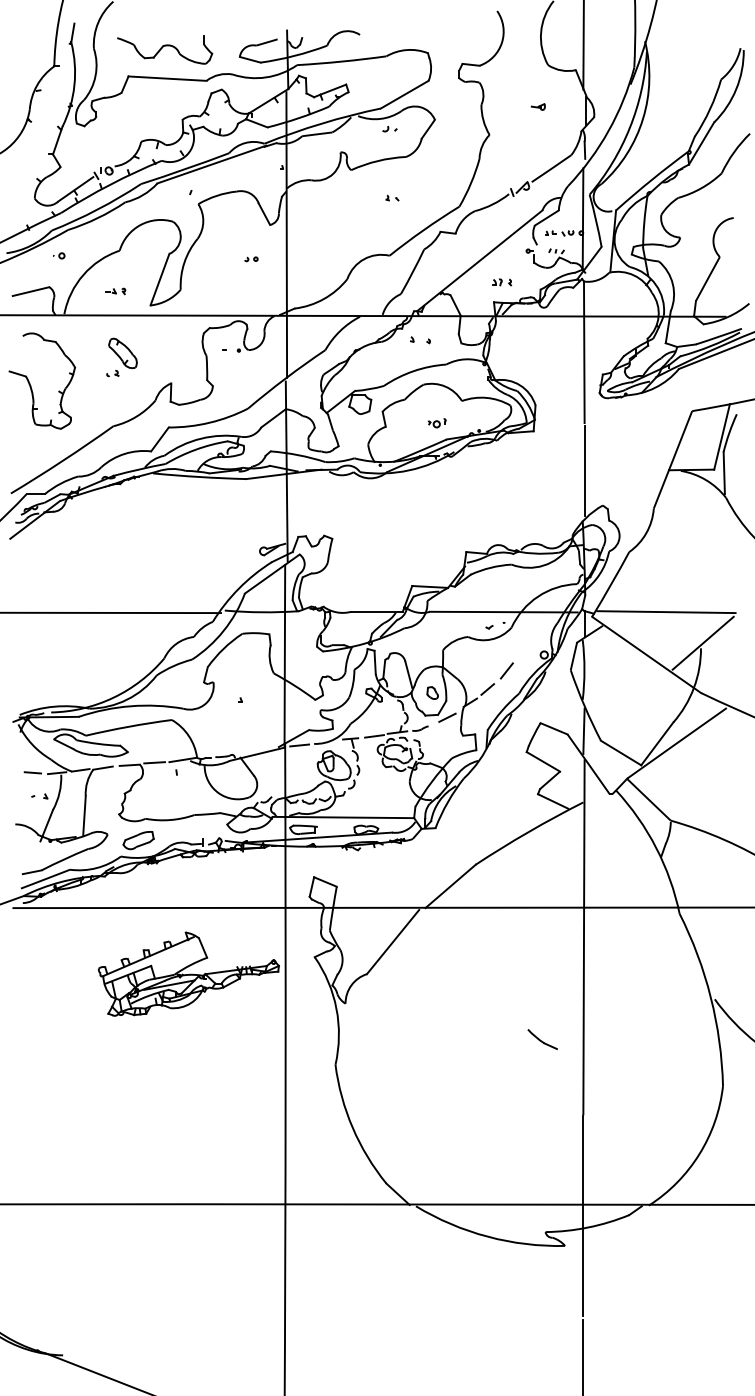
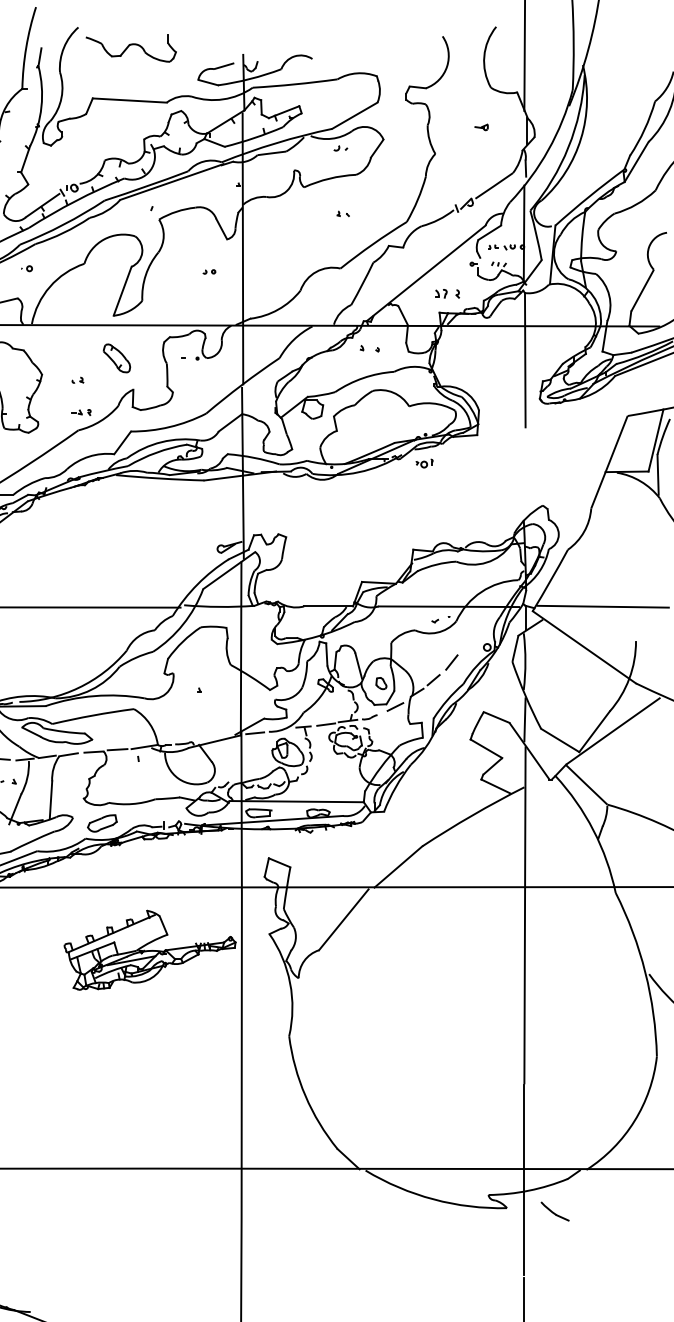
part: (165, 49) -> (131, 48), moved
part: (502, 282) -> (447, 293), size x1.4
part: (115, 291) -> (81, 412), moved
part: (122, 353) -> (116, 358), moved
part: (436, 423) -> (423, 463), moved
line: (584, 470) -> (525, 472), removed
line: (702, 642) -> (637, 635), removed
part: (542, 1039) -> (554, 1211), moved

